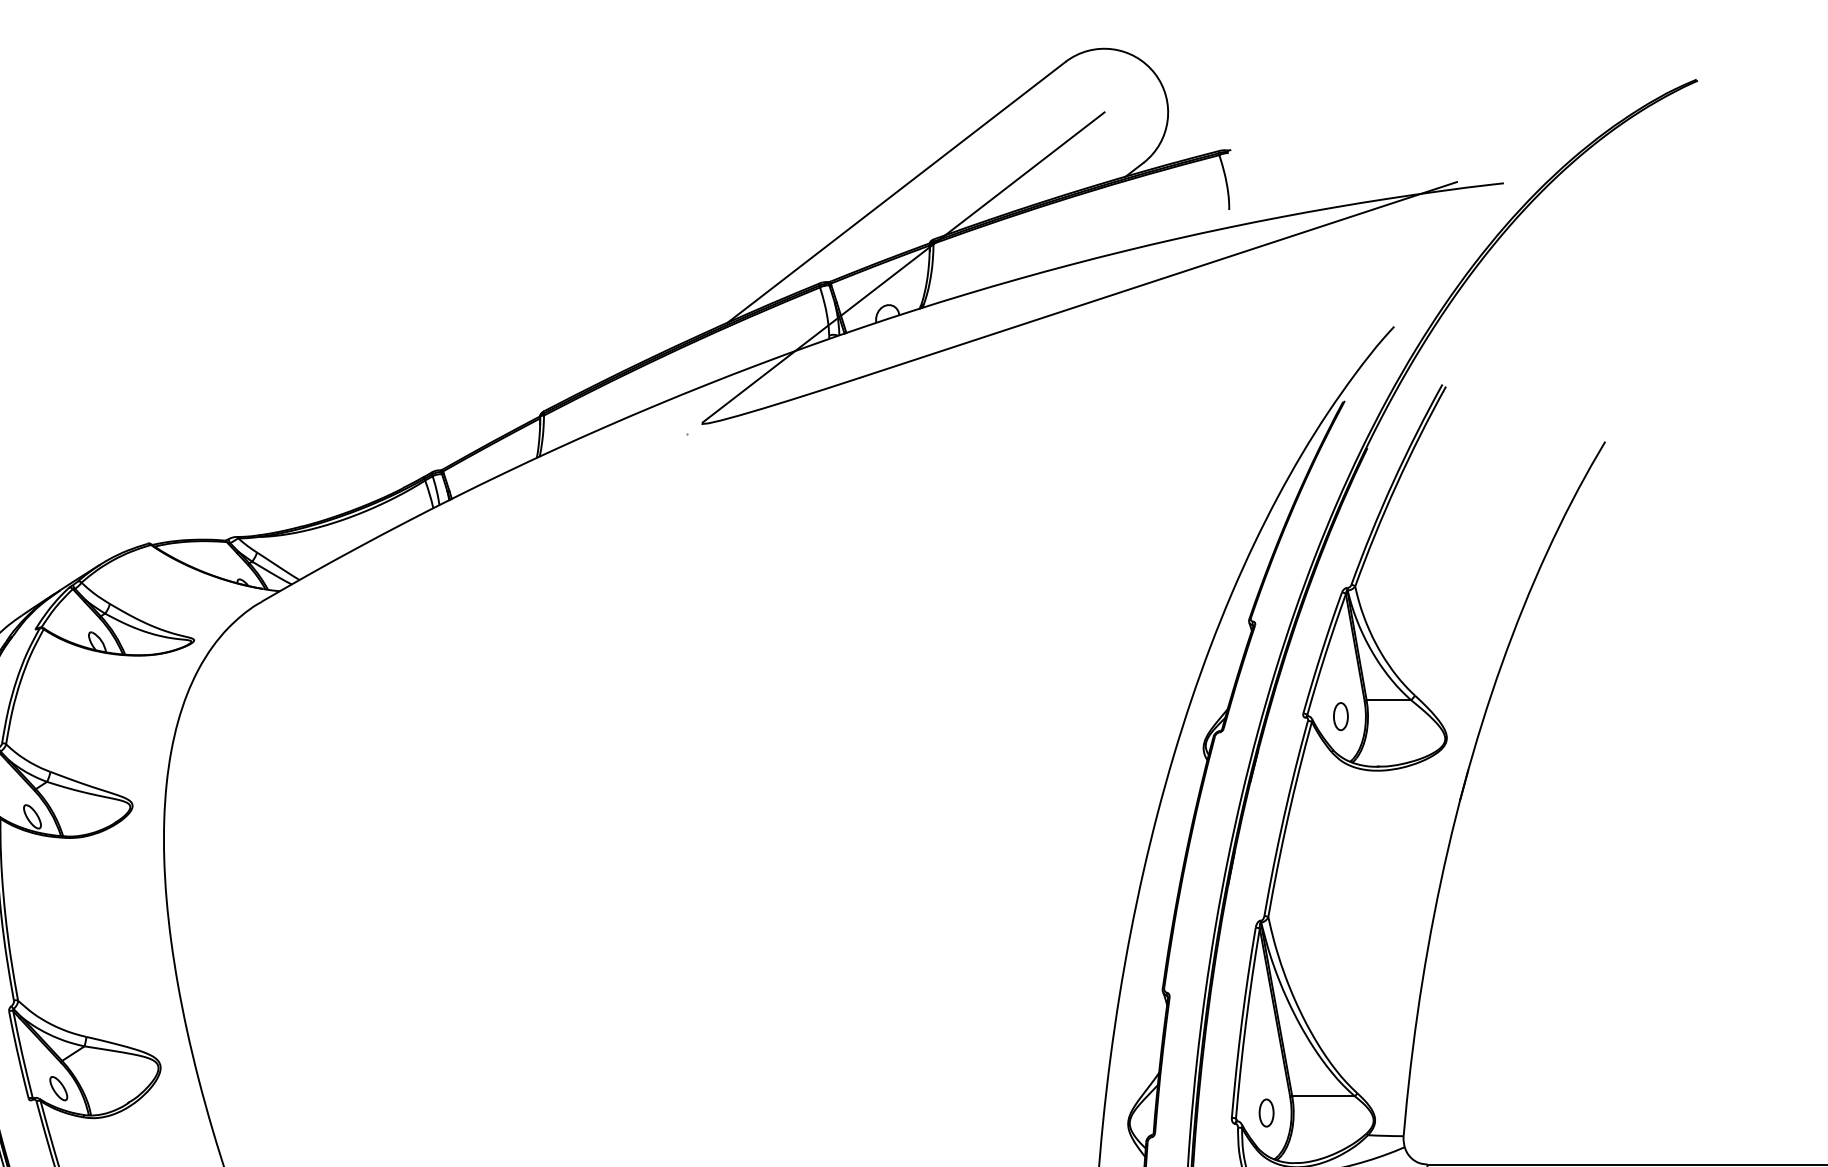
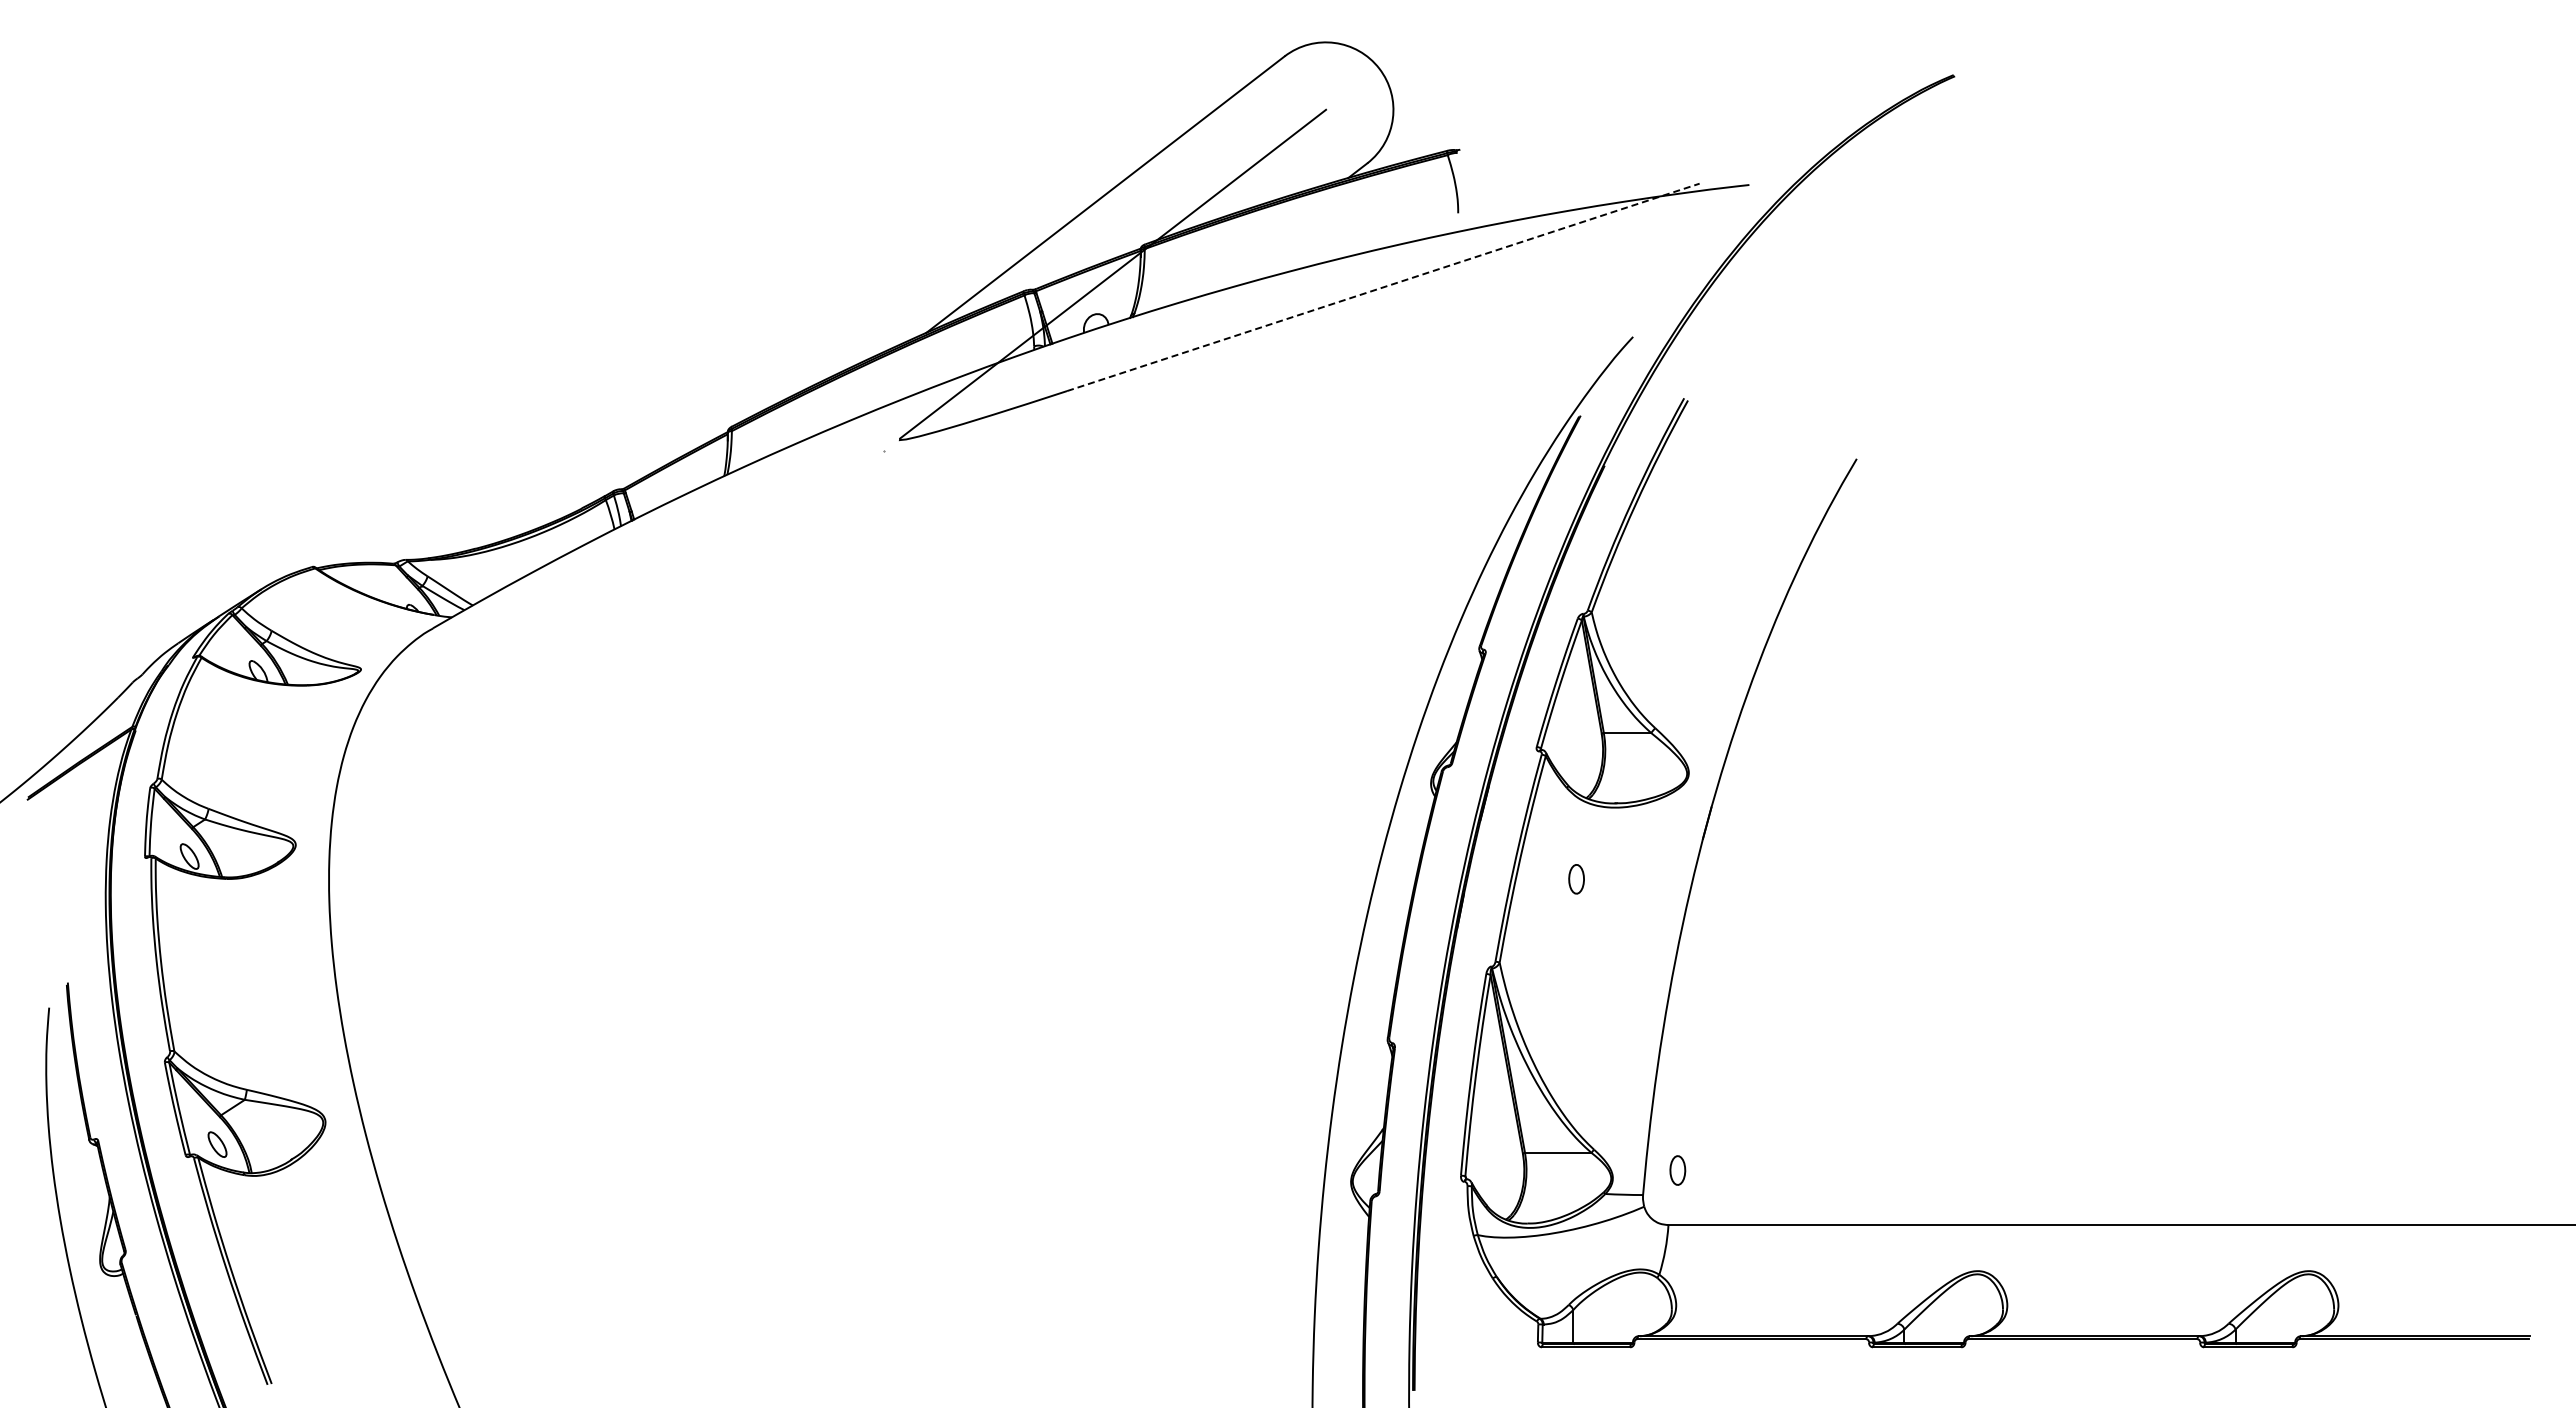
line: (1158, 280) -> (1383, 287), solid -> dashed
part: (1340, 716) -> (1576, 879), moved
part: (1266, 1113) -> (1677, 1170), moved

